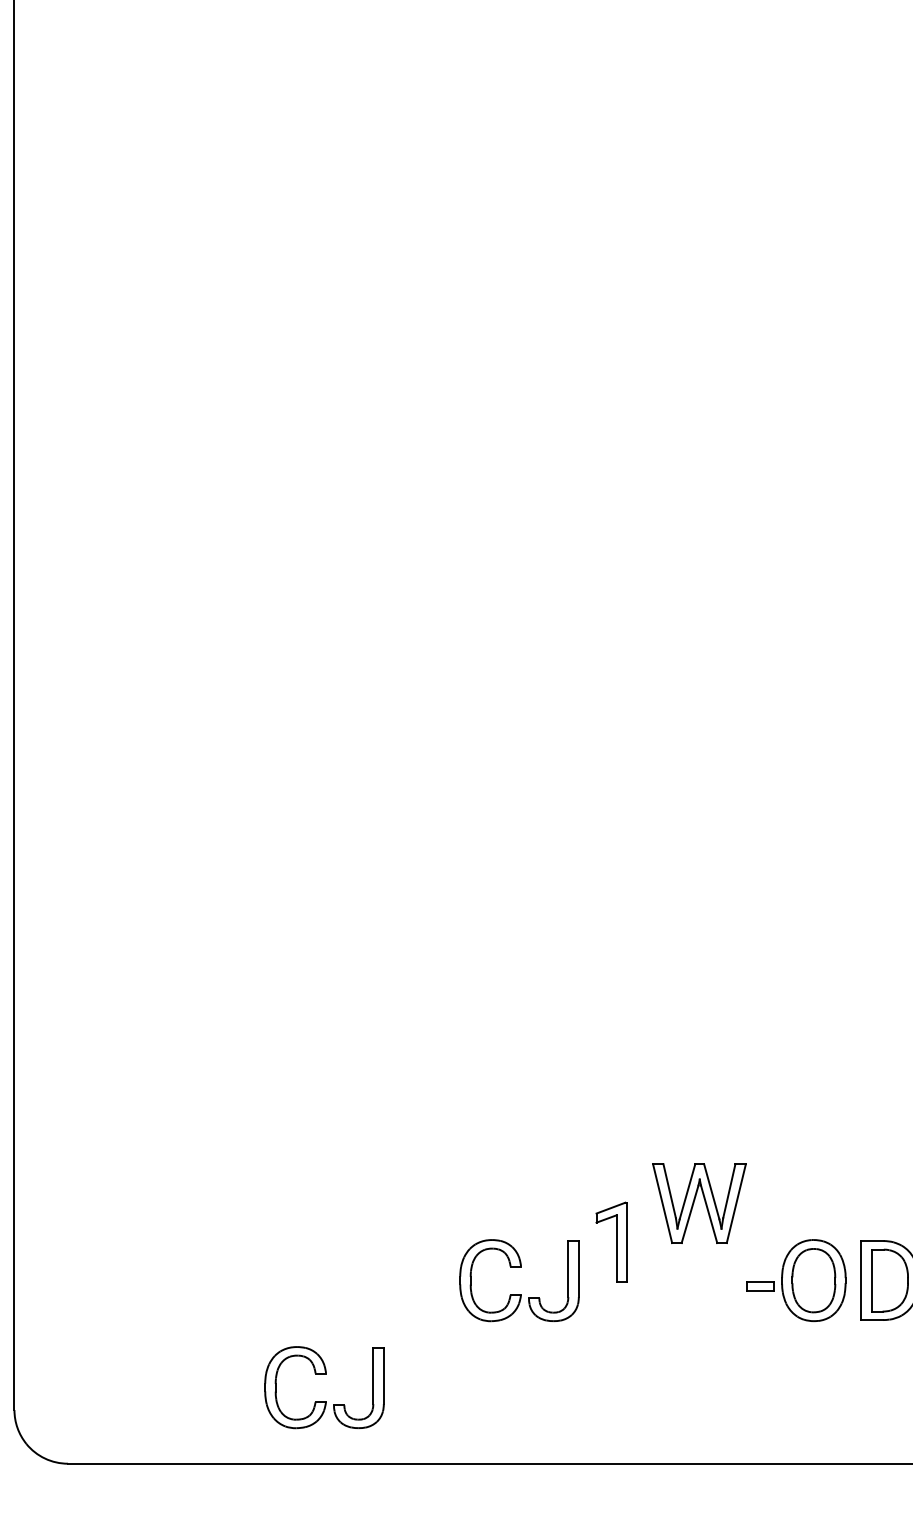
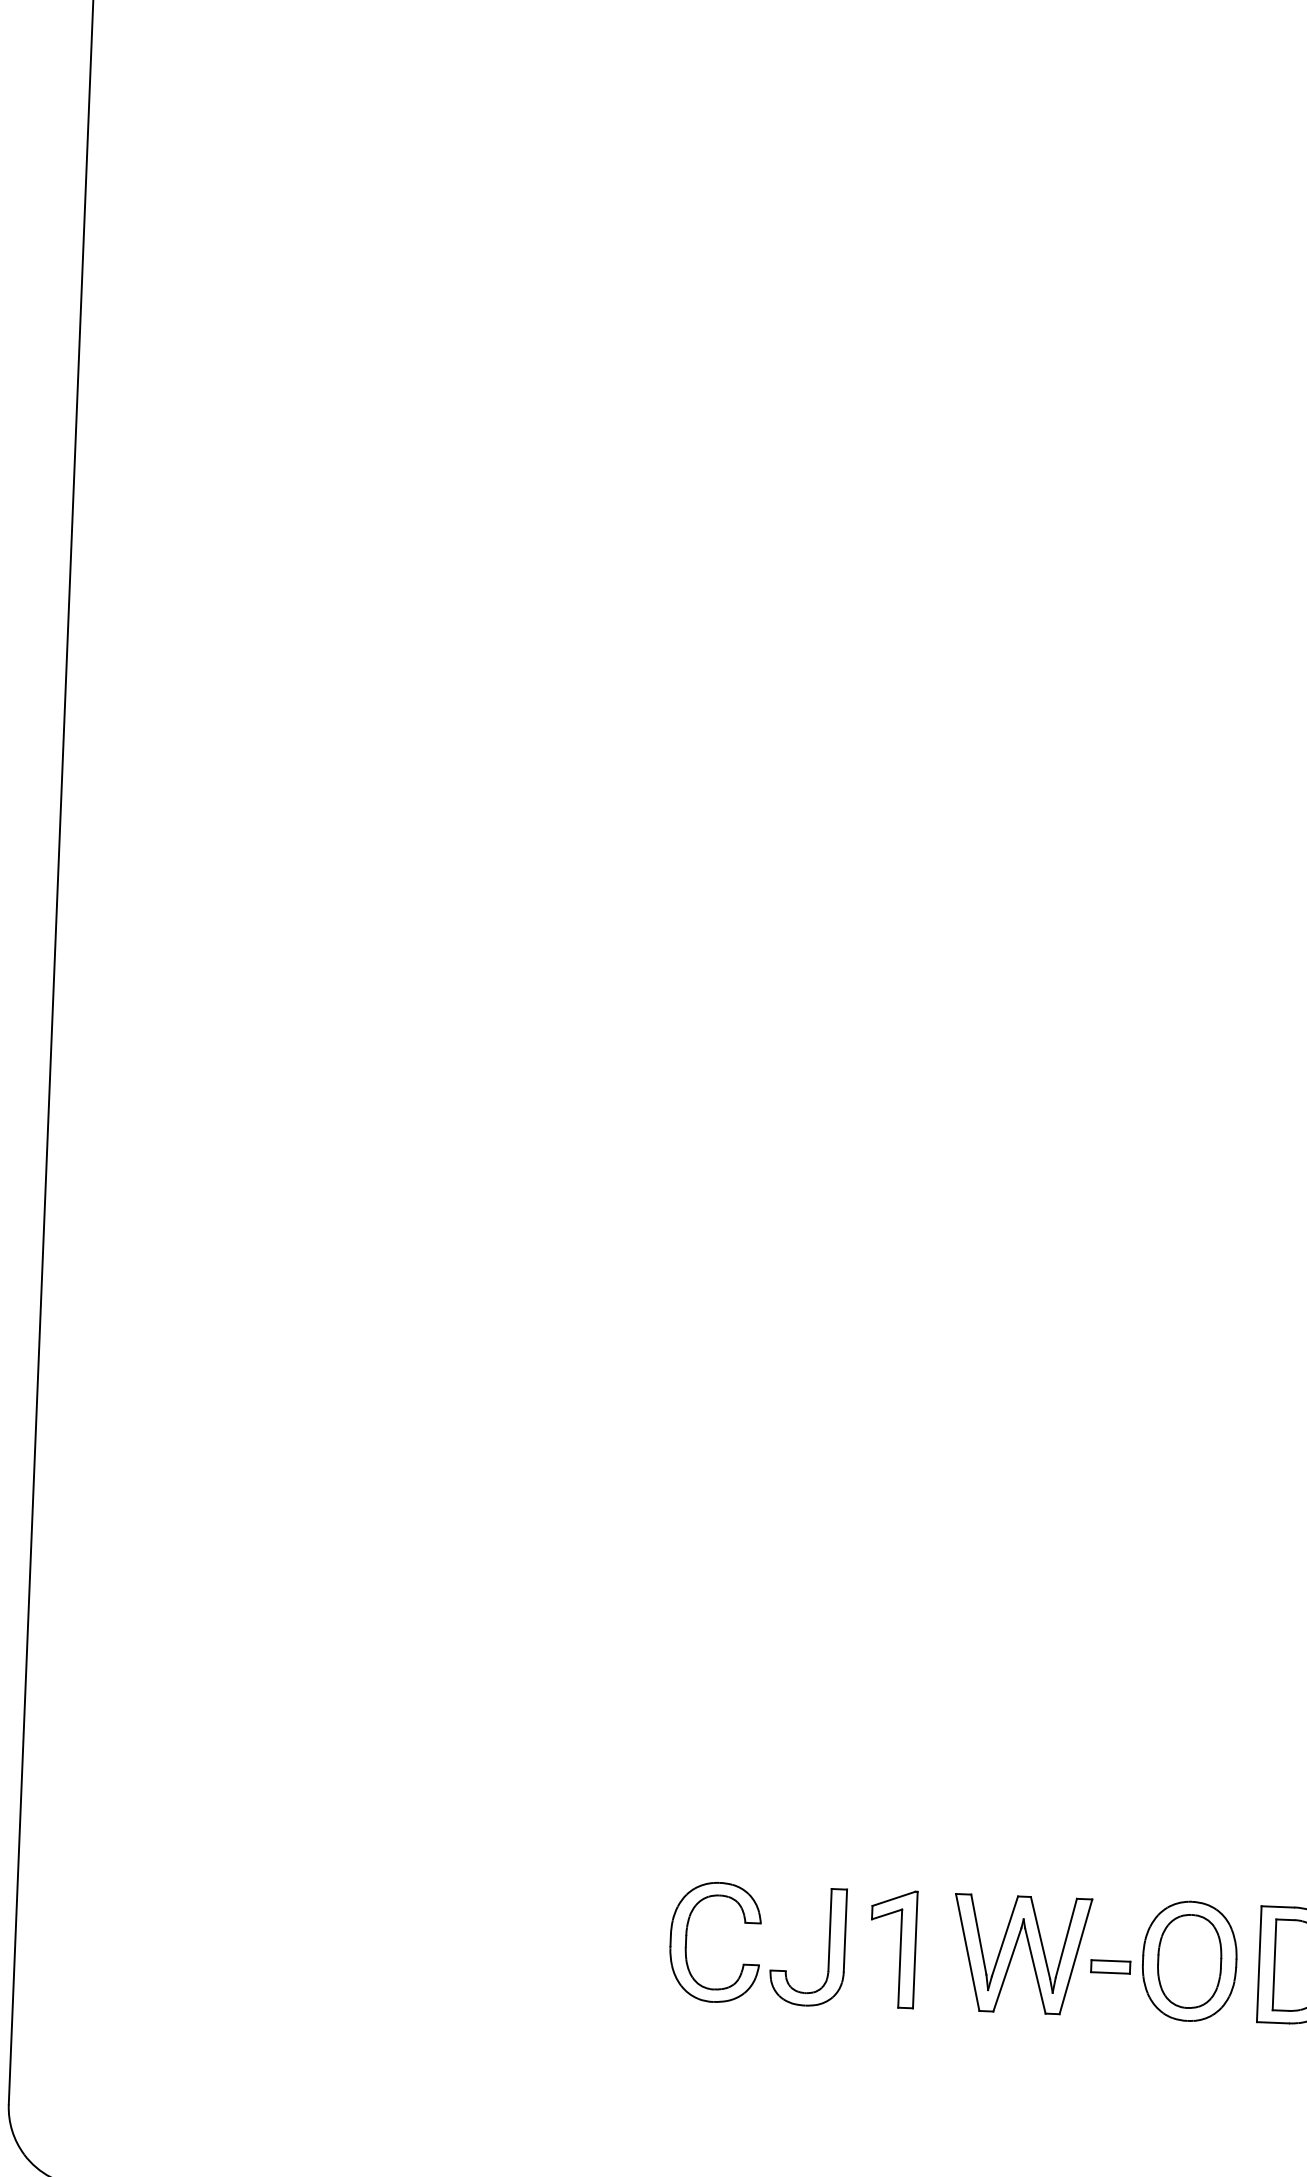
part: (699, 1203) -> (1021, 1954), moved
part: (611, 1241) -> (892, 1947), moved
part: (324, 1374) -> (465, 2070), removed

